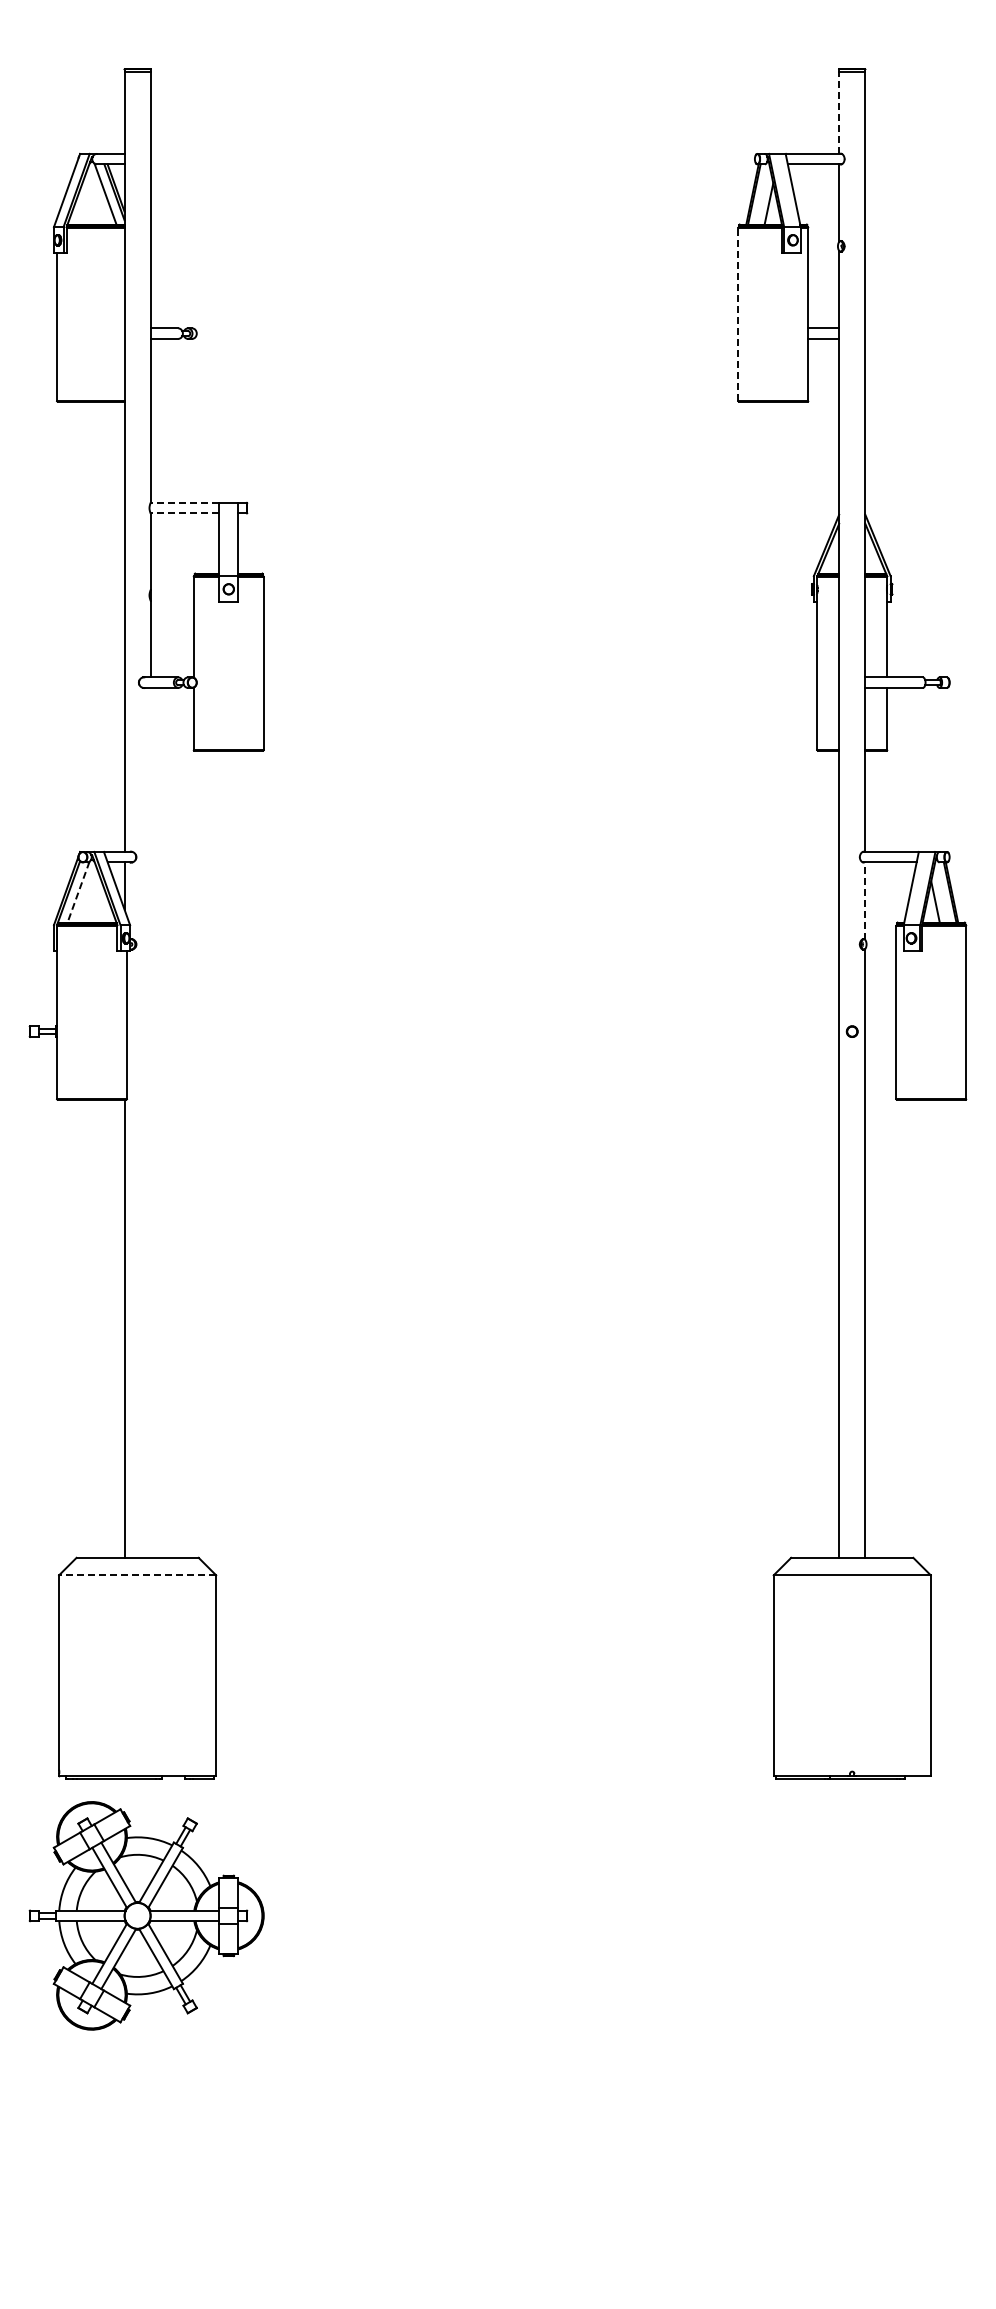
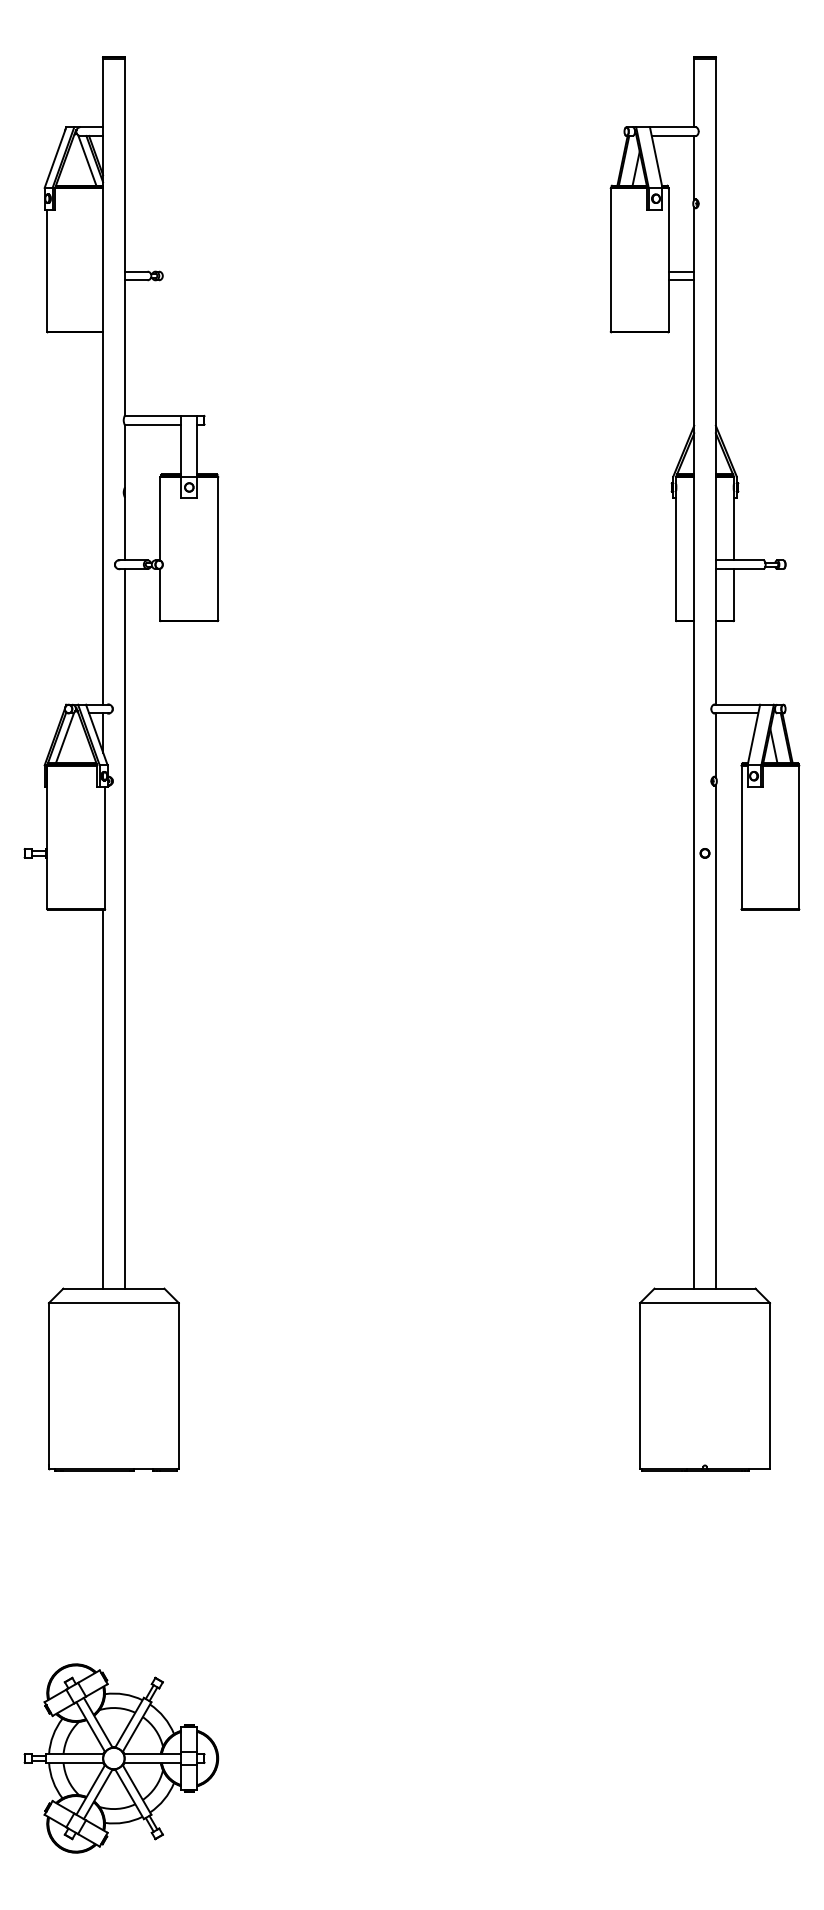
line: (839, 112) -> (694, 93), dashed -> solid
line: (738, 314) -> (610, 260), dashed -> solid
line: (184, 502) -> (152, 415), dashed -> solid
line: (184, 513) -> (152, 424), dashed -> solid
line: (78, 892) -> (64, 738), dashed -> solid
line: (865, 901) -> (715, 745), dashed -> solid
line: (150, 1122) -> (124, 928), added
line: (137, 1575) -> (113, 1303), dashed -> solid
part: (146, 1915) -> (121, 1758), moved

